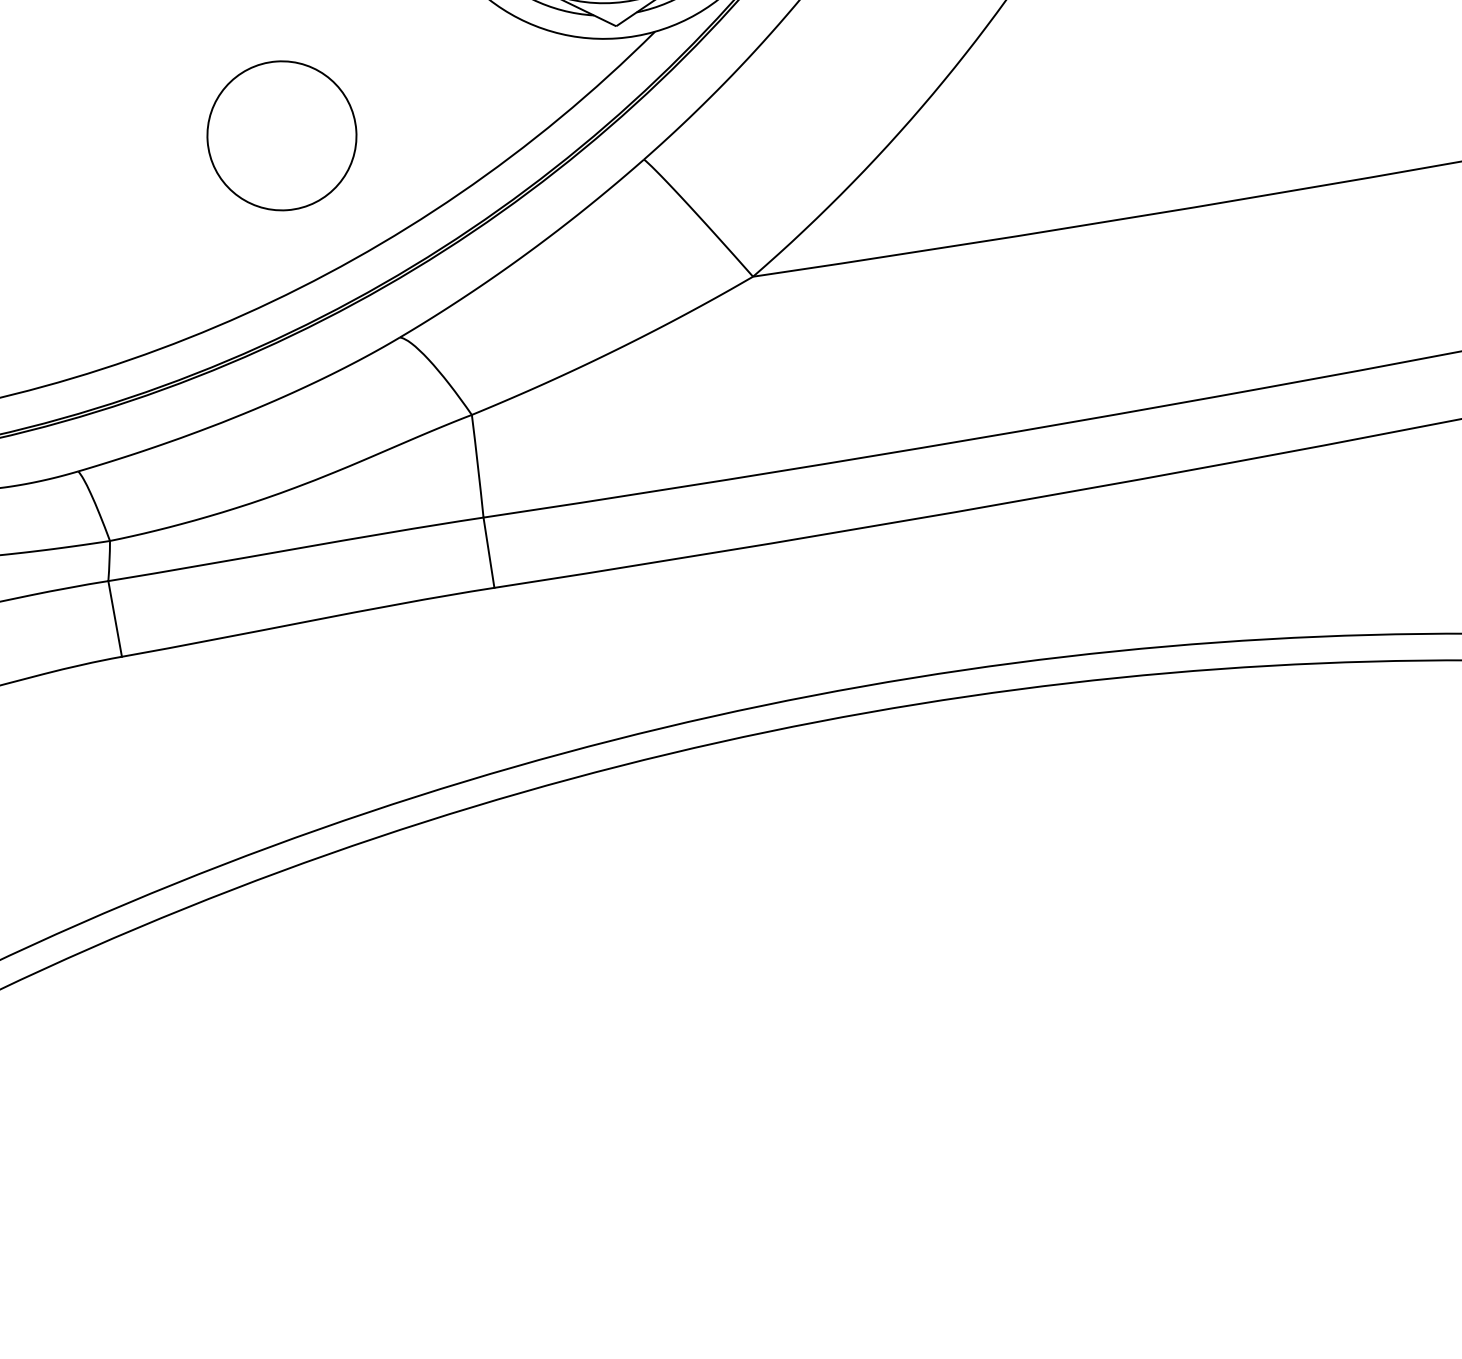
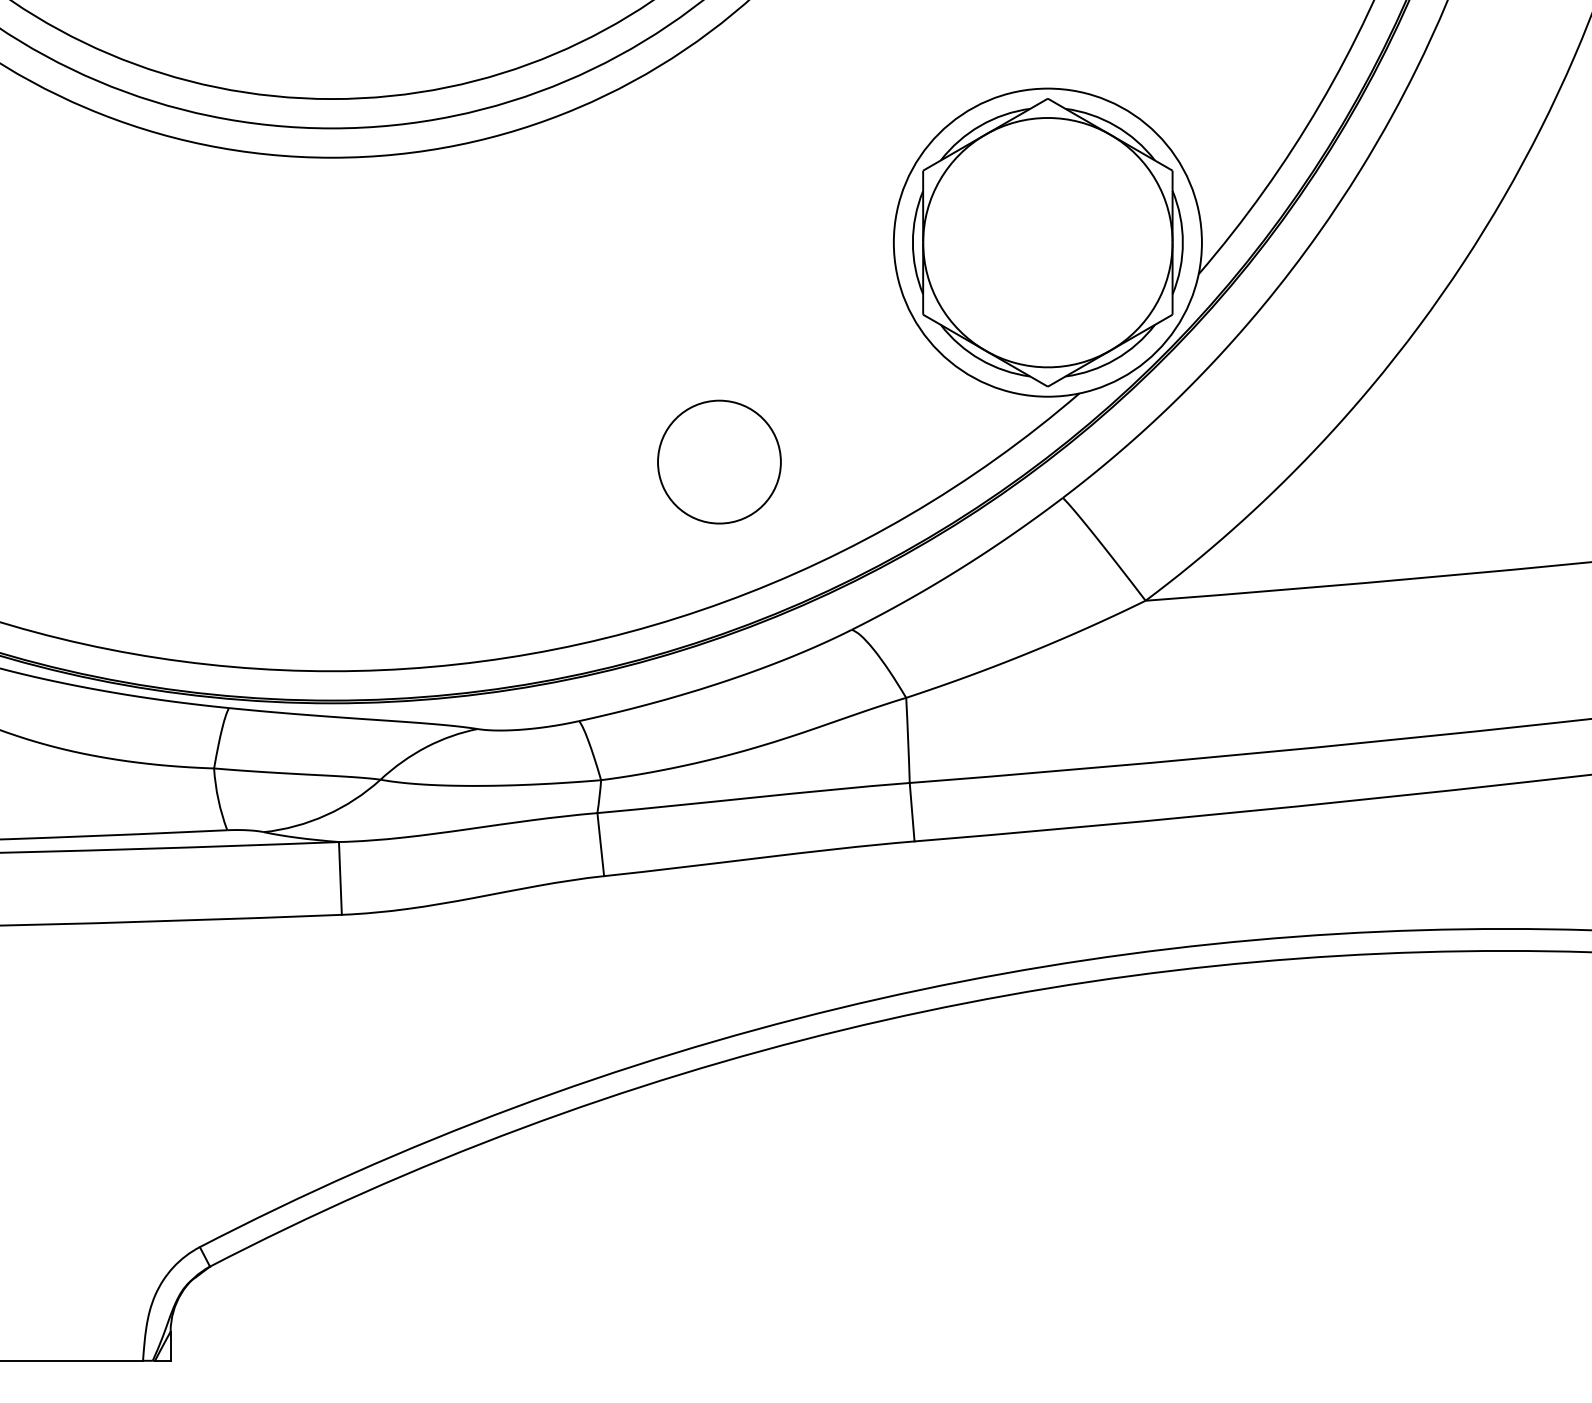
circle: (281, 135) -> (719, 461), moved

